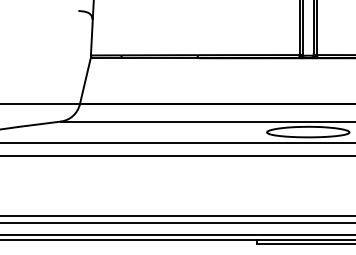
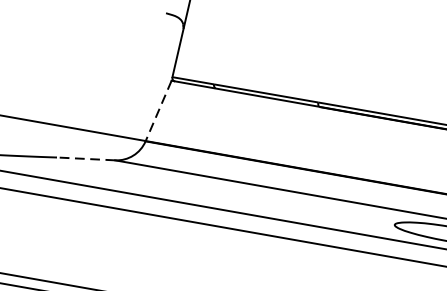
line: (85, 81) -> (158, 111), solid -> dashed
line: (39, 124) -> (85, 159), solid -> dashed

